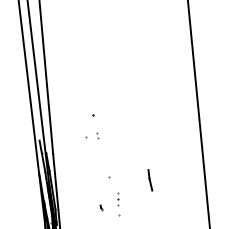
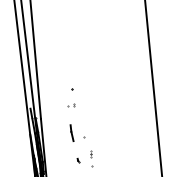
part: (92, 136) -> (71, 105), size x0.62
line: (150, 180) -> (72, 133), moved
part: (118, 199) -> (91, 154), size x0.62

